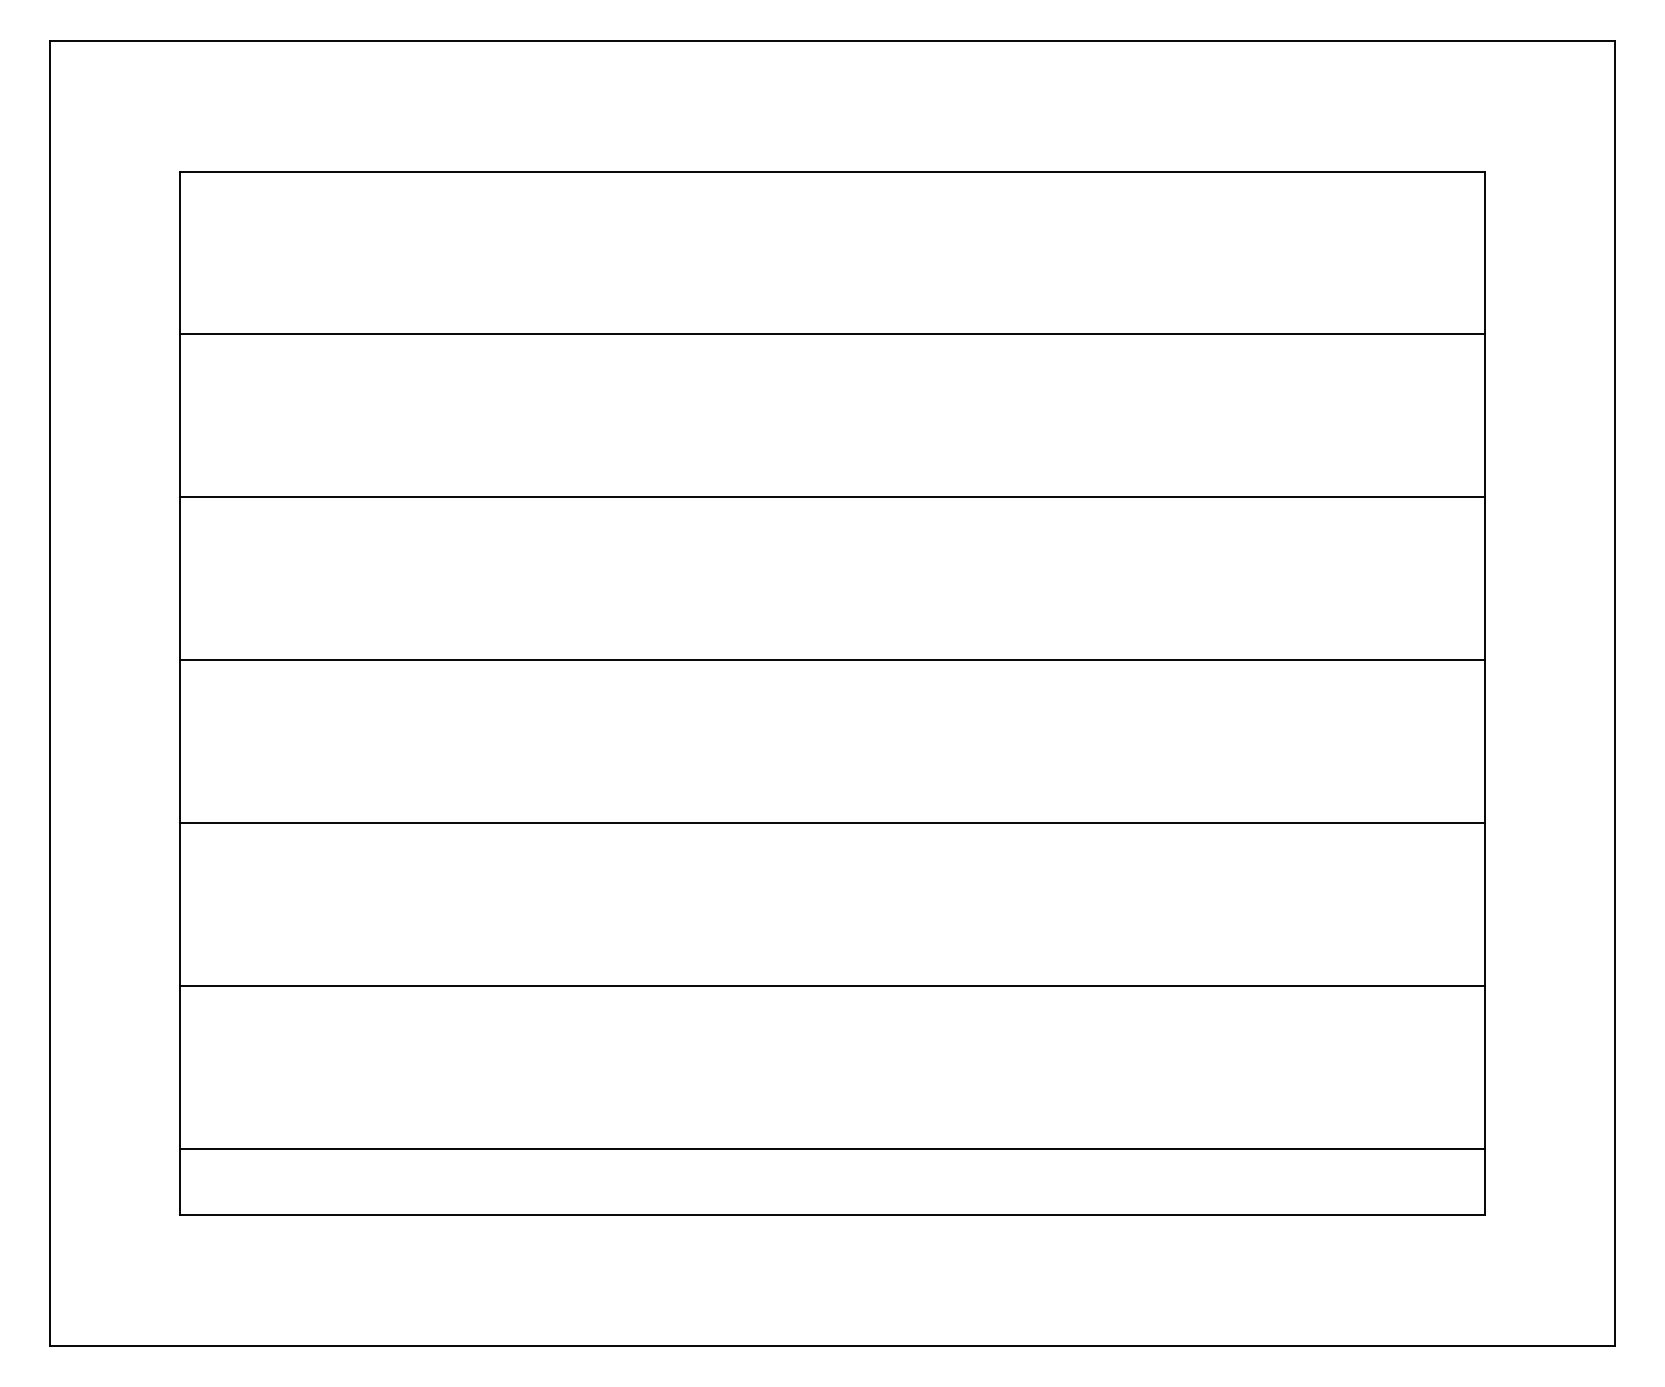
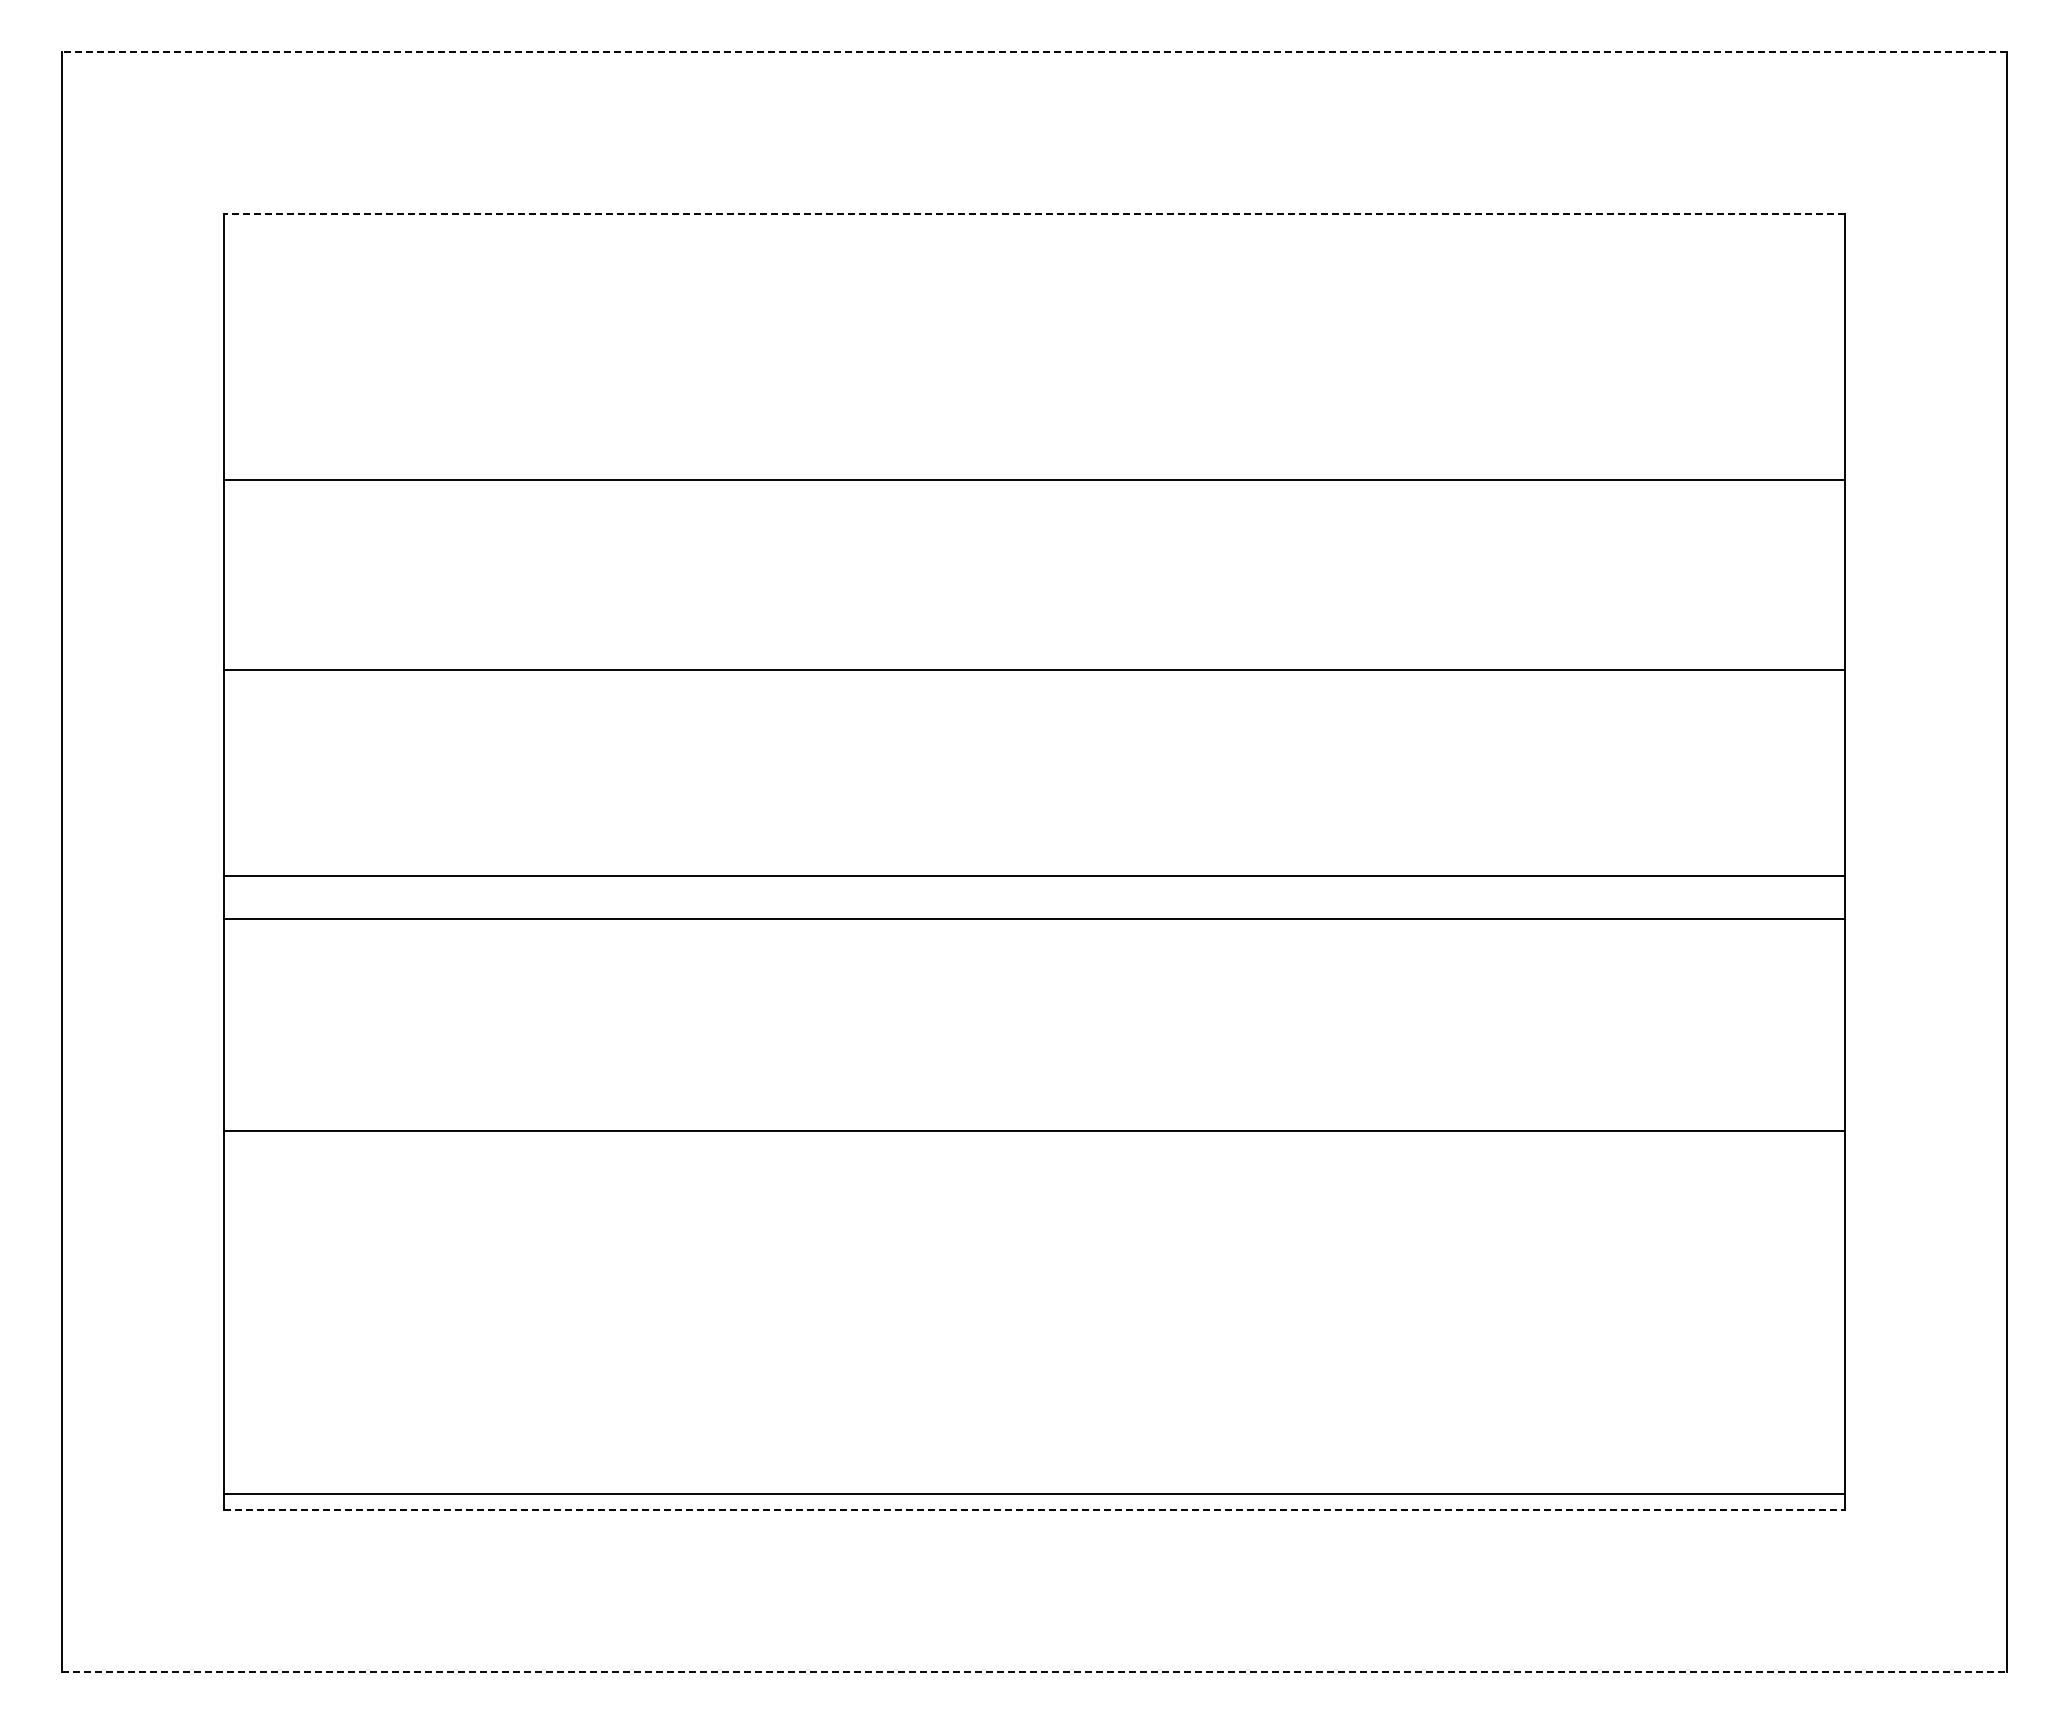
line: (832, 41) -> (1034, 51), solid -> dashed
line: (832, 171) -> (1034, 213), solid -> dashed
line: (832, 333) -> (1034, 479), moved
line: (832, 496) -> (1034, 670), moved
line: (832, 660) -> (1034, 876), moved
line: (832, 822) -> (1034, 918), moved
line: (832, 986) -> (1034, 1131), moved
line: (832, 1148) -> (1034, 1493), moved
line: (833, 1215) -> (1035, 1510), solid -> dashed
line: (833, 1345) -> (1035, 1672), solid -> dashed

